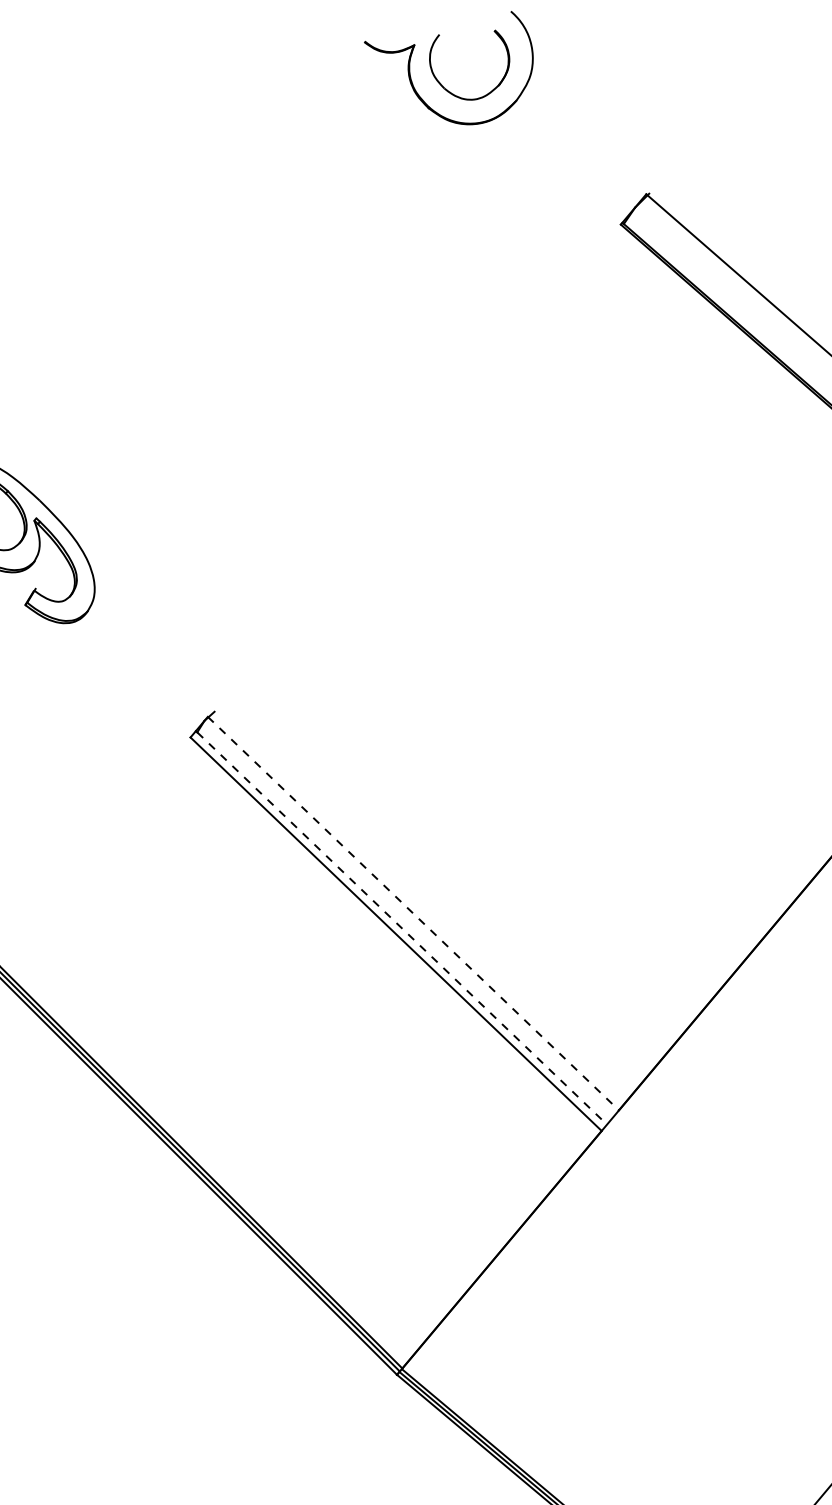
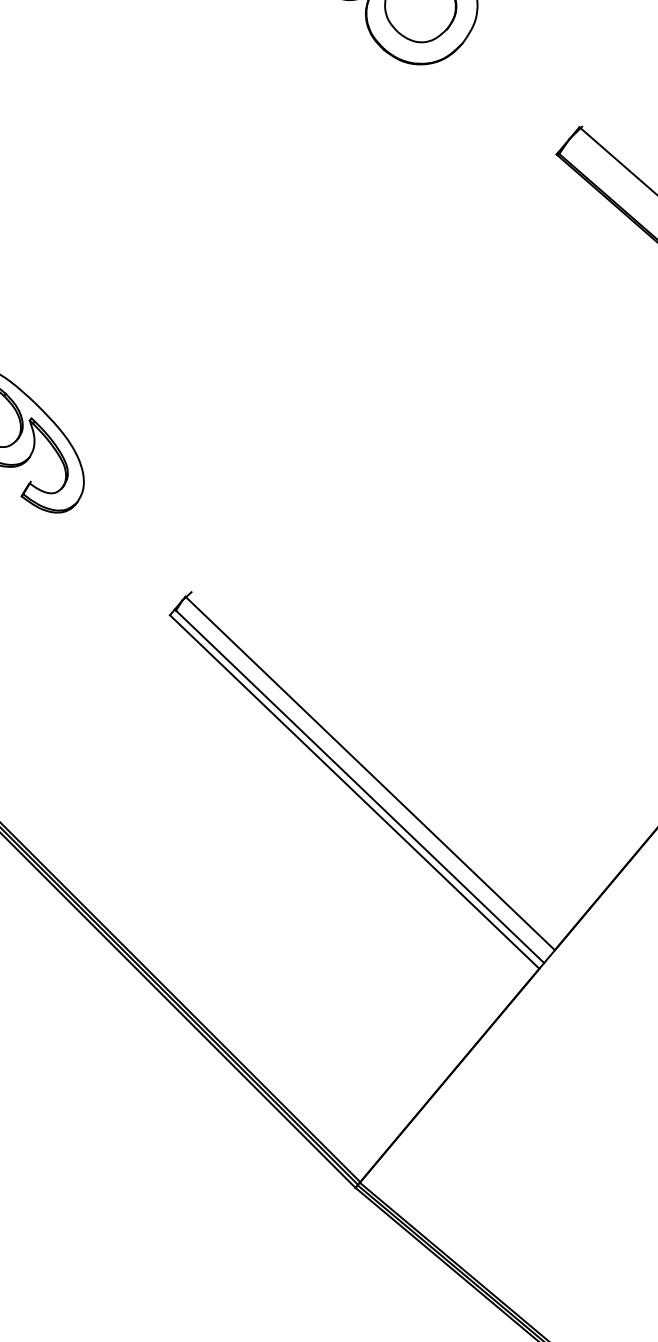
line: (413, 913) -> (370, 773), dashed -> solid
line: (402, 928) -> (360, 786), dashed -> solid

